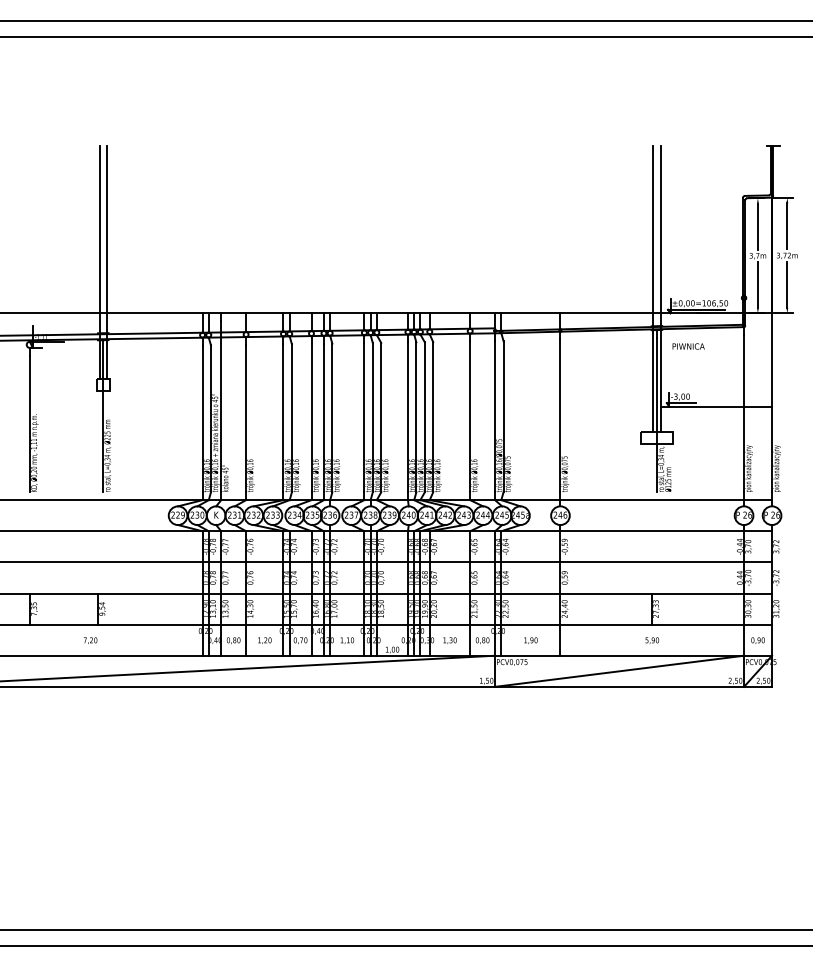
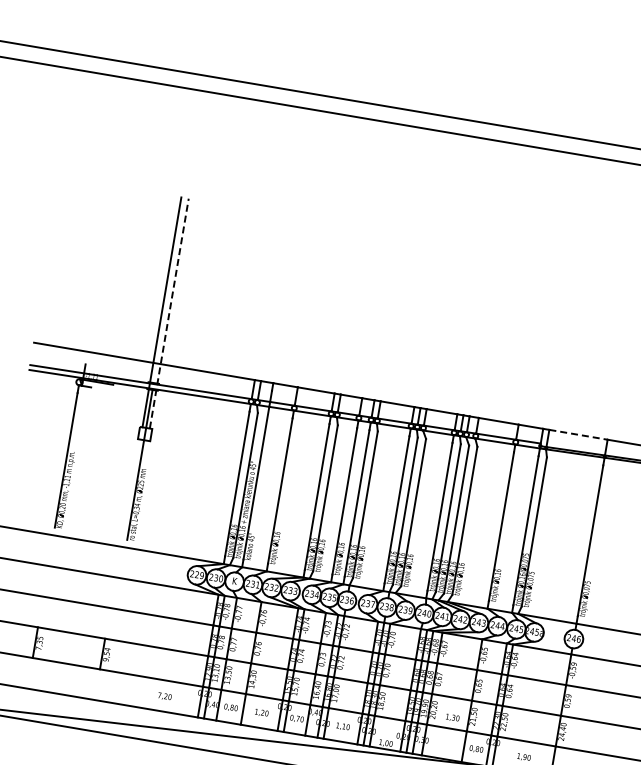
line: (107, 262) -> (169, 314), solid -> dashed
line: (530, 313) -> (578, 434), solid -> dashed
text: (90, 640) -> (164, 696), moved
text: (449, 640) -> (452, 717), moved

